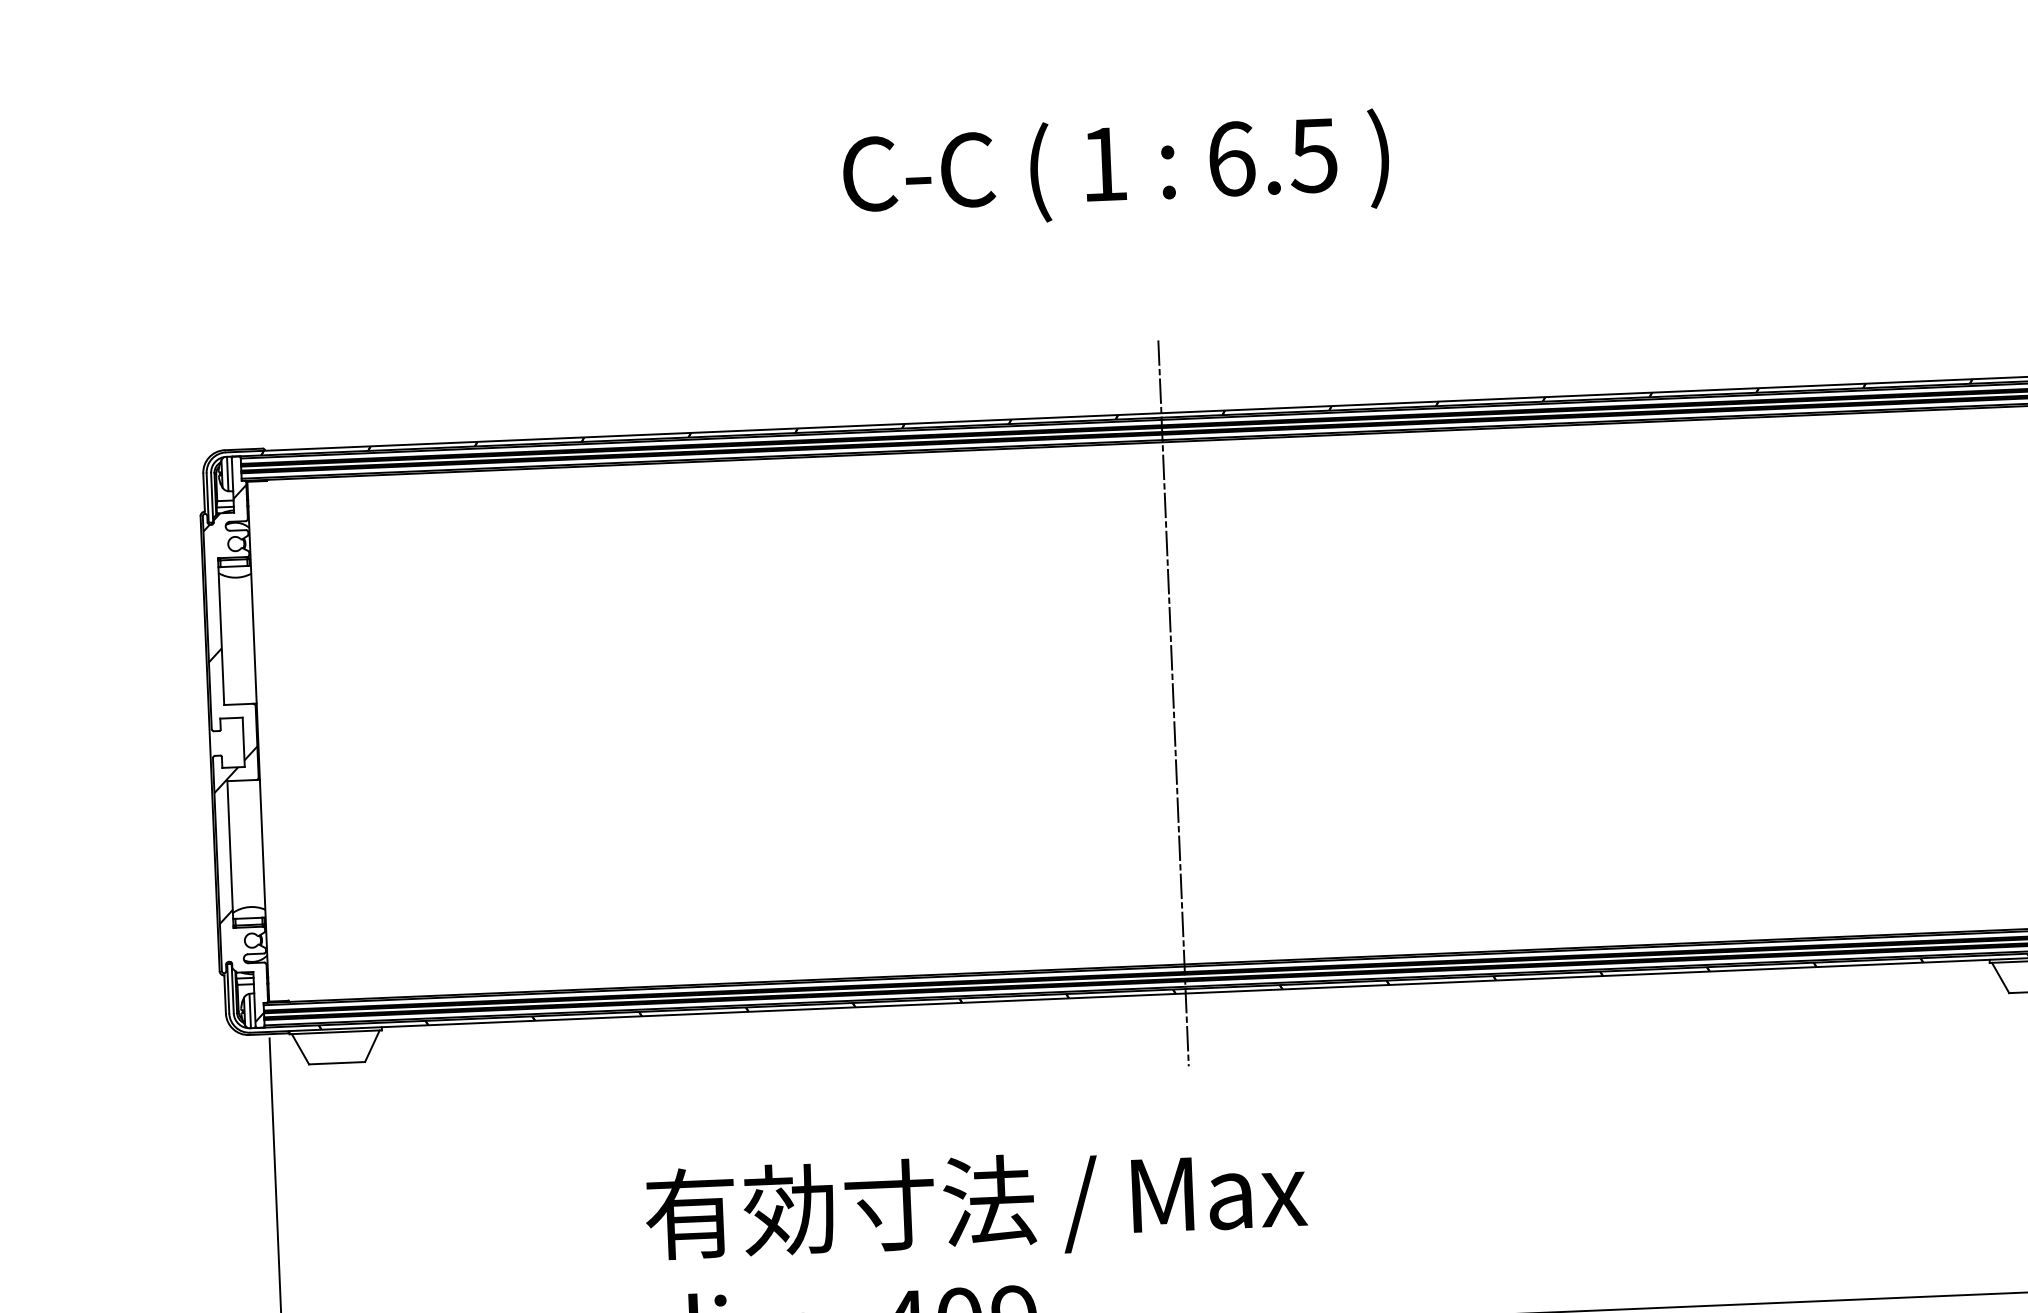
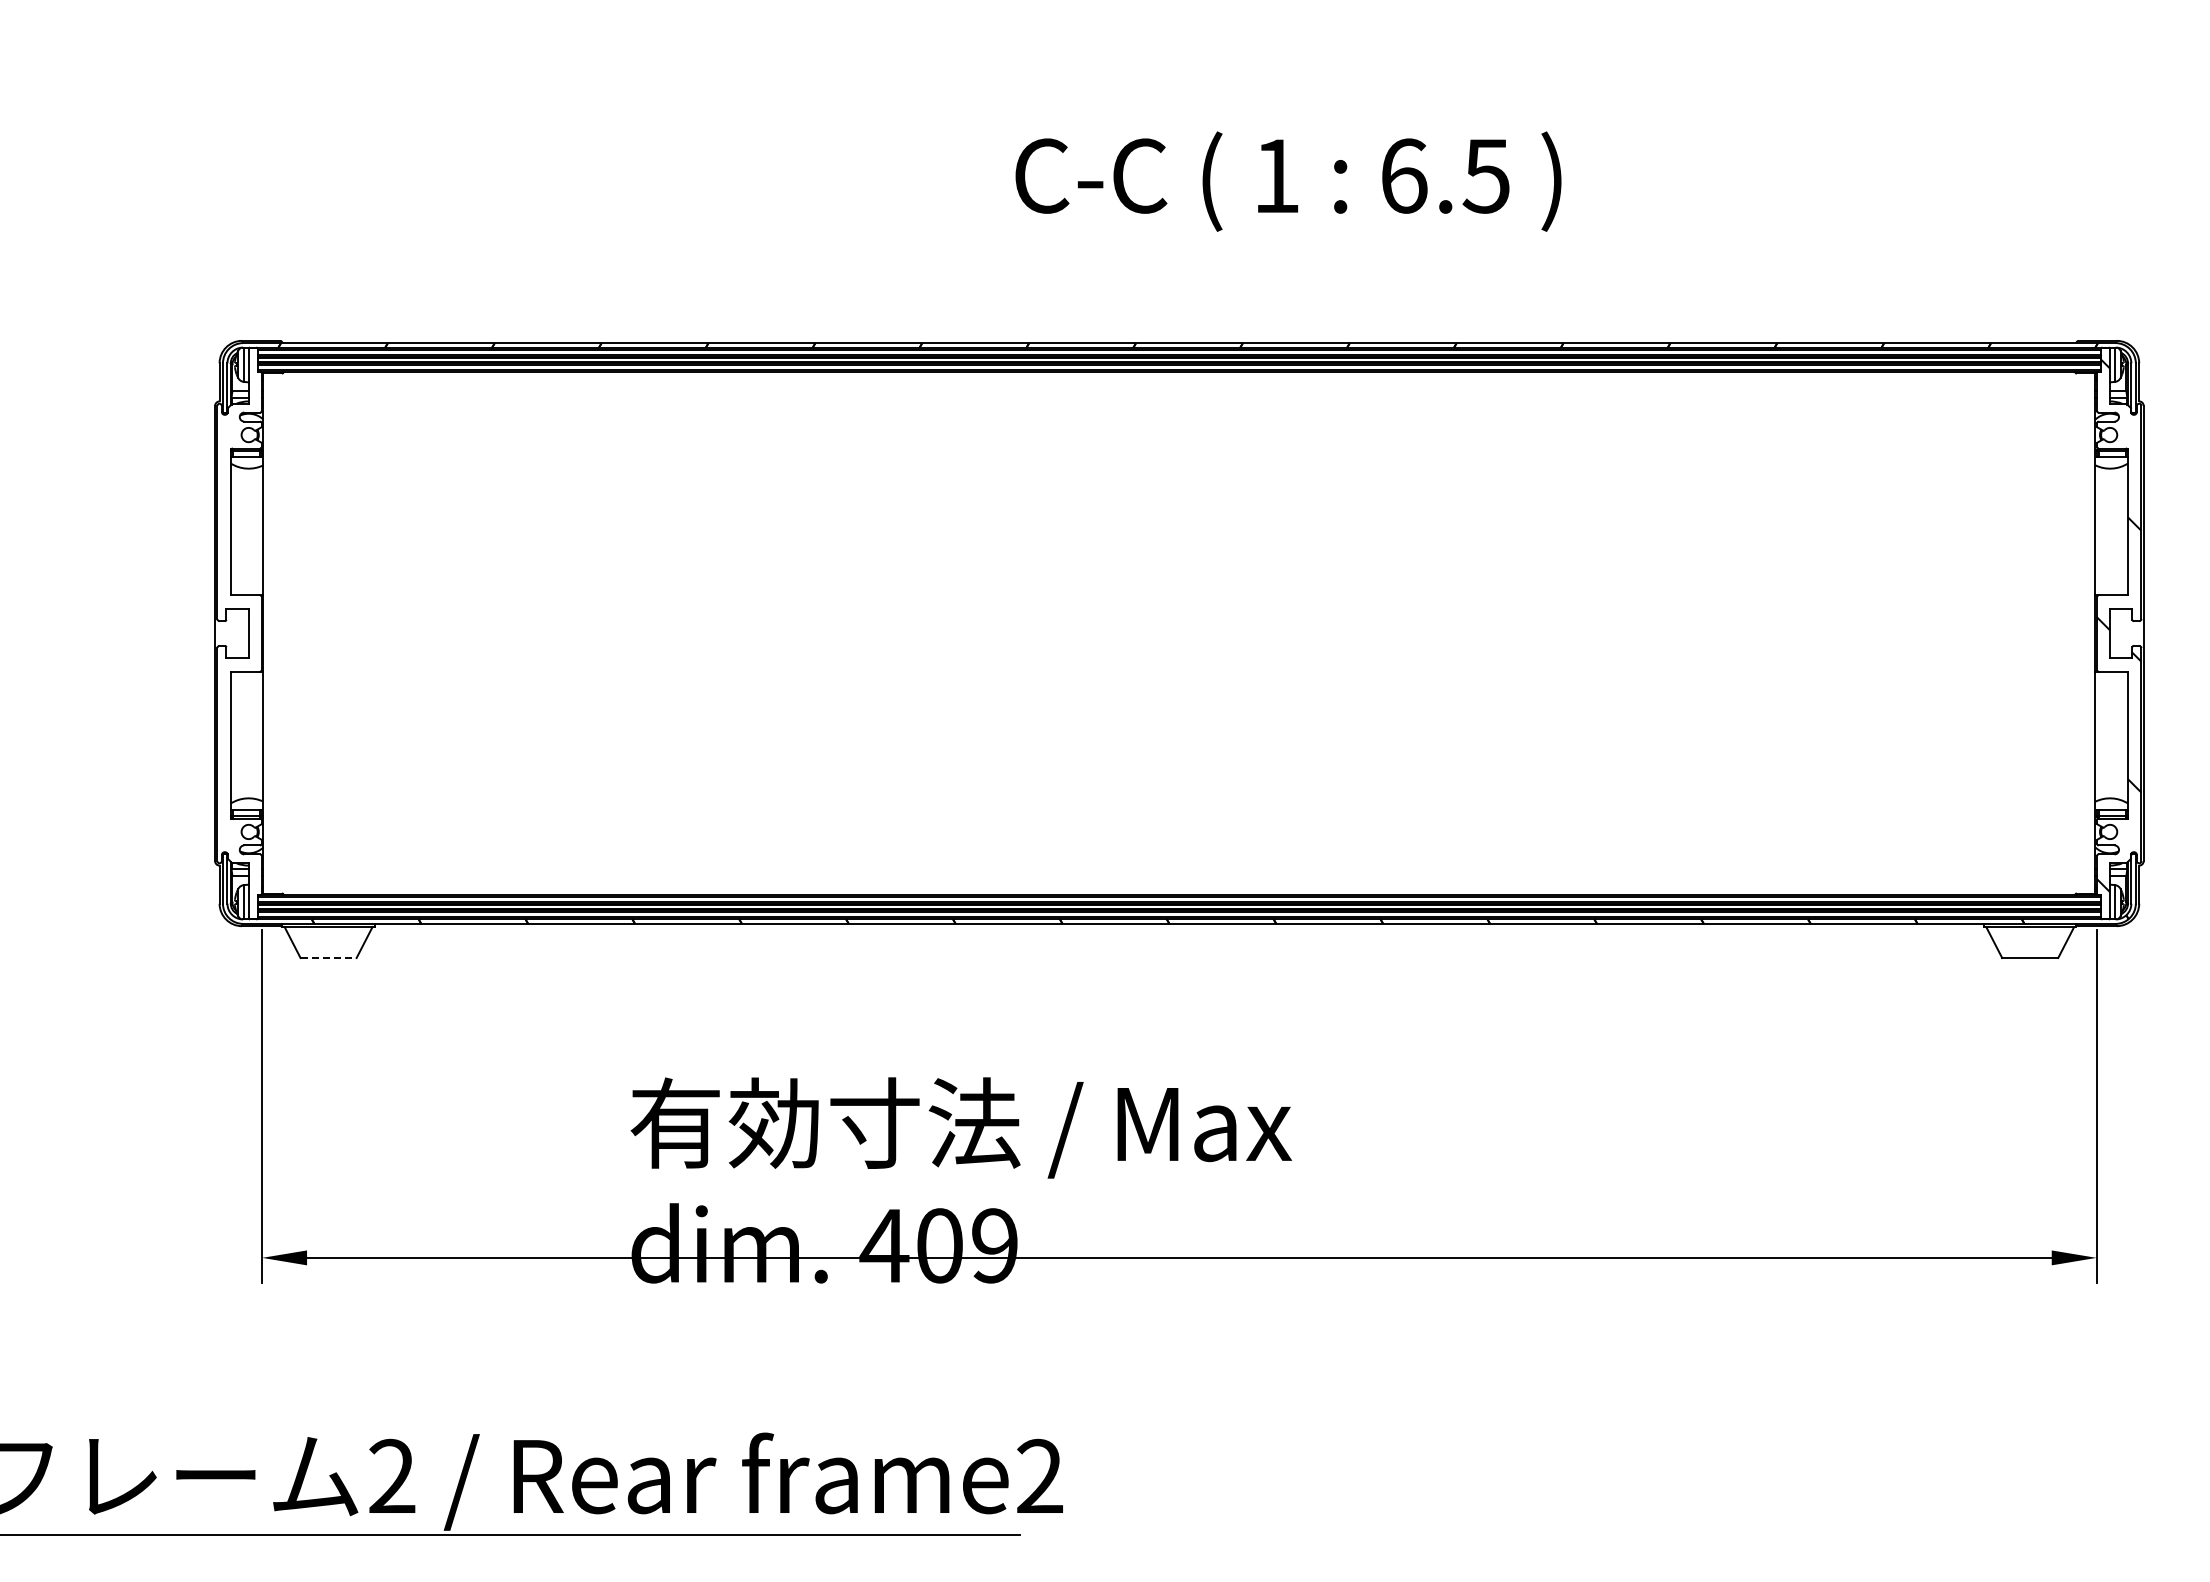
text: (1116, 169) -> (1288, 181), moved
line: (1173, 703) -> (1179, 633), removed
hatch: (234, 753) -> (239, 644), removed
line: (338, 1063) -> (329, 958), solid -> dashed

